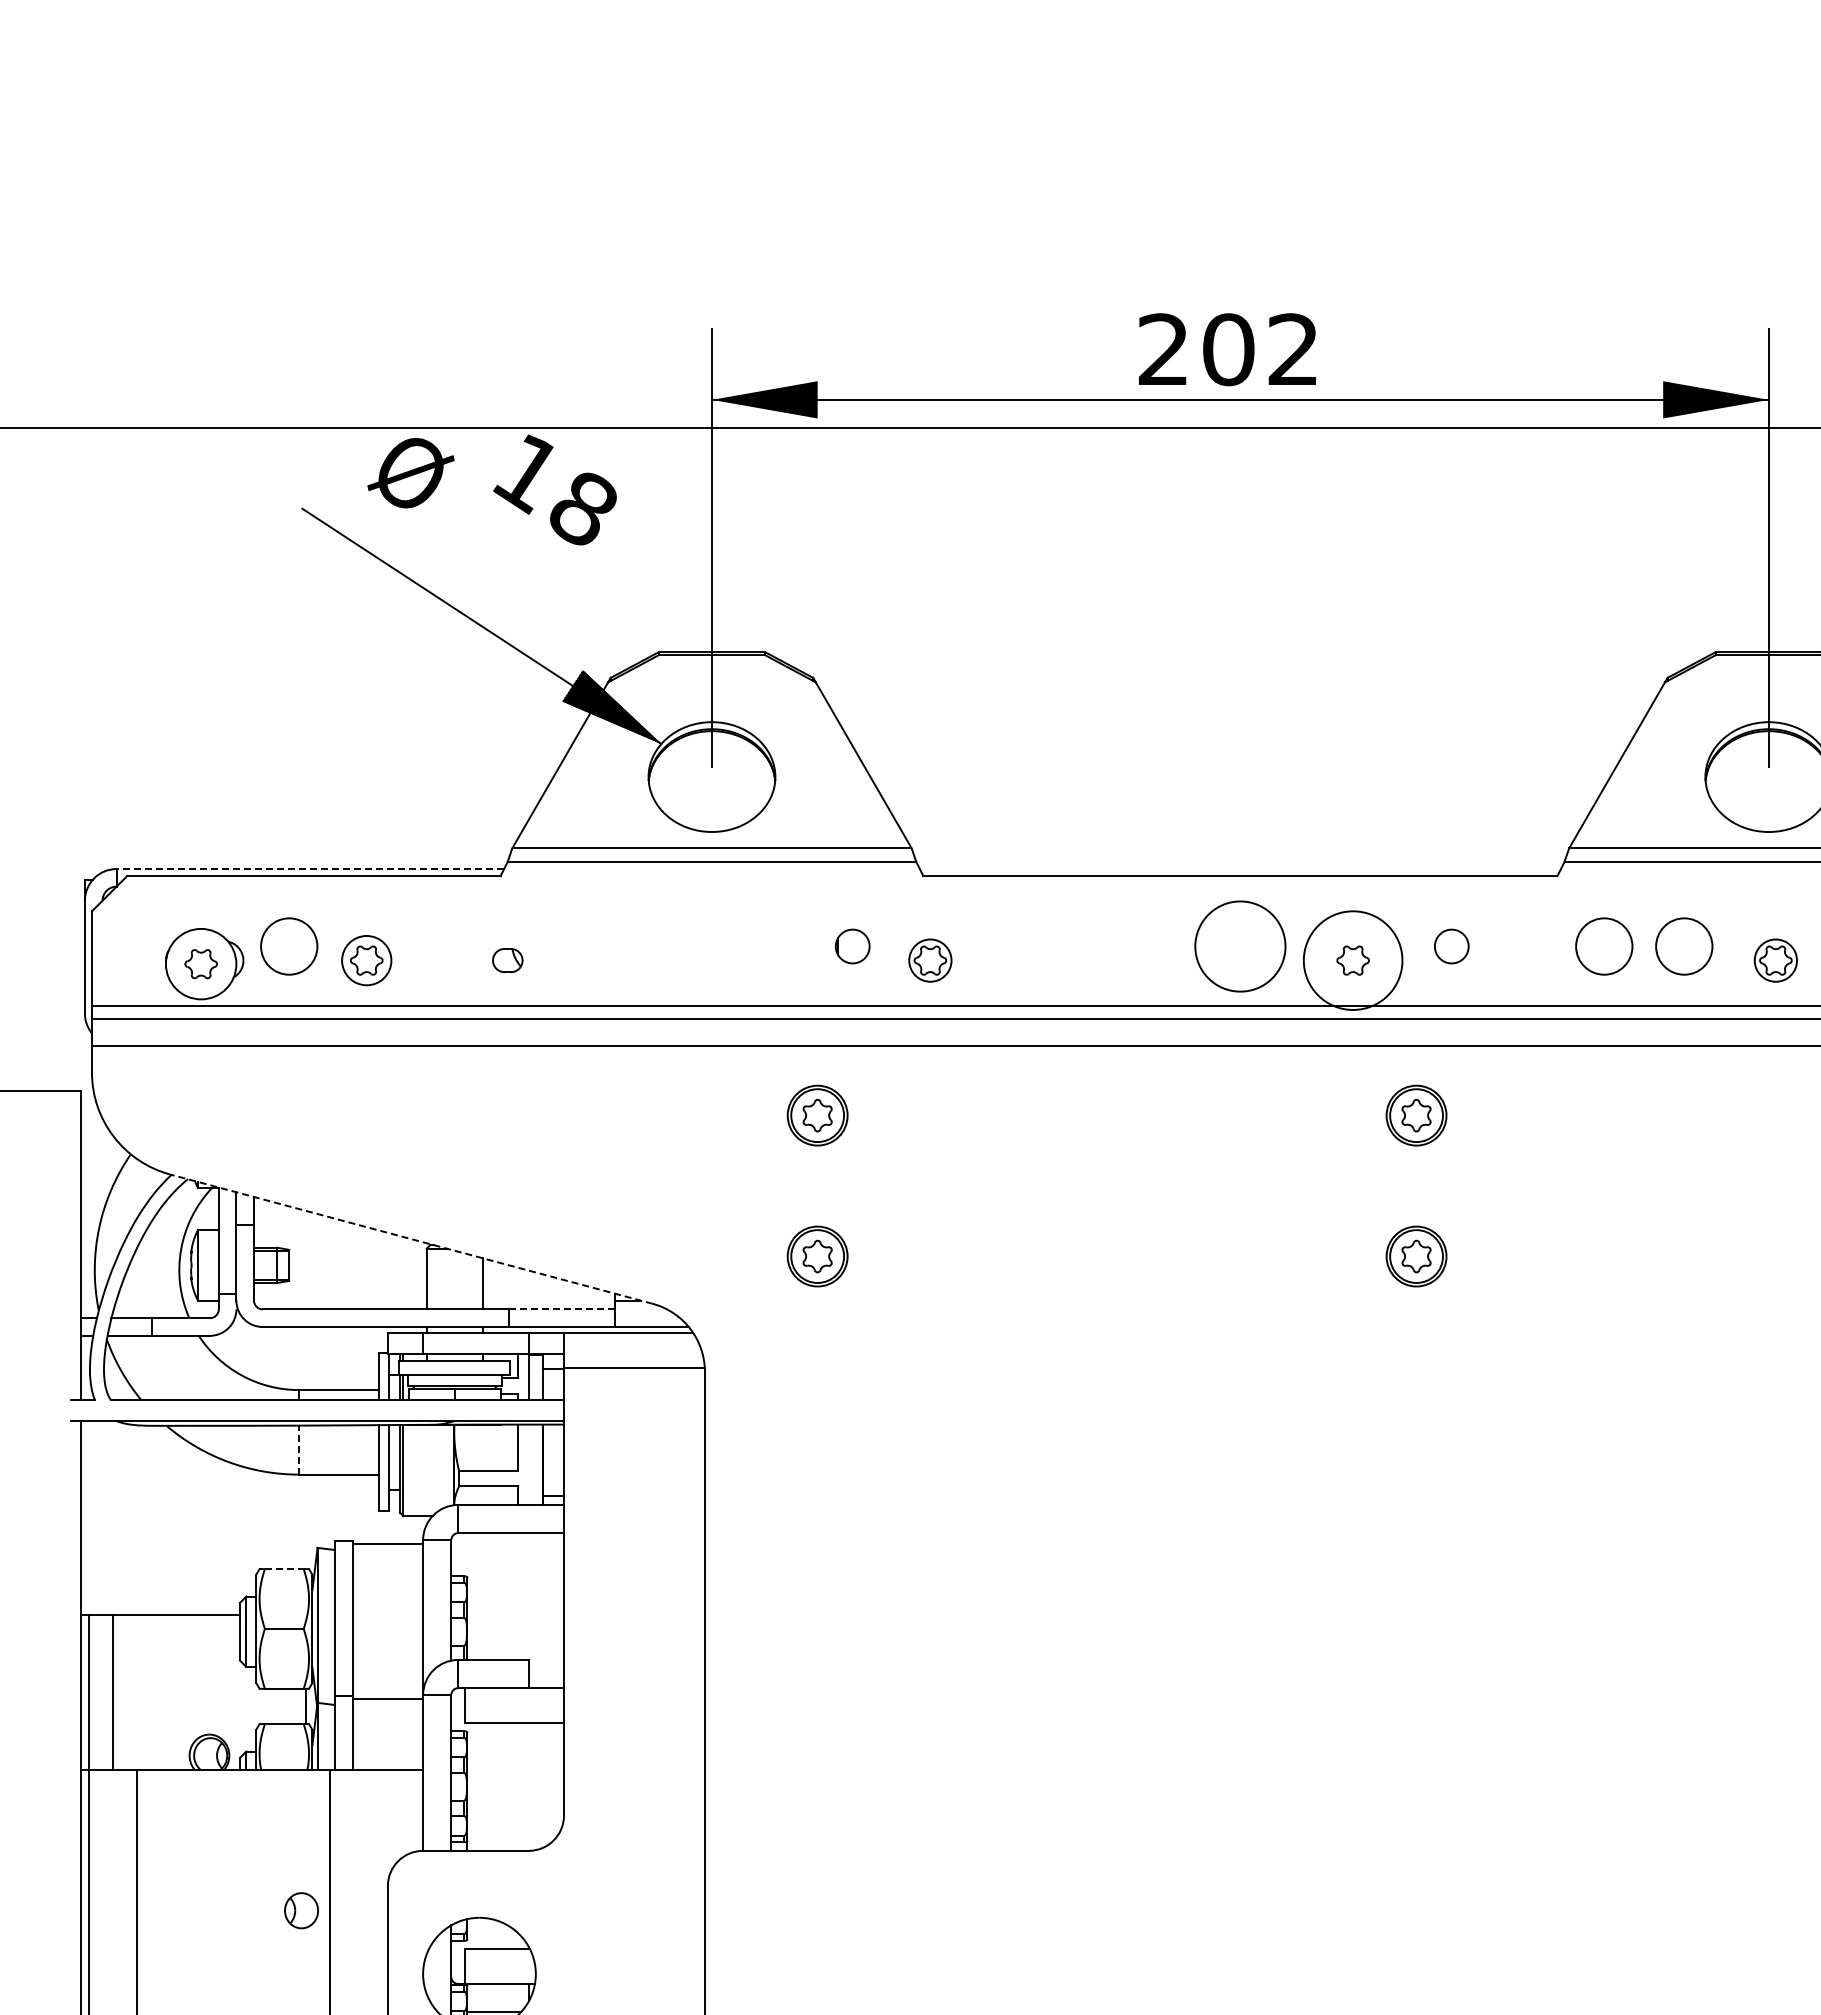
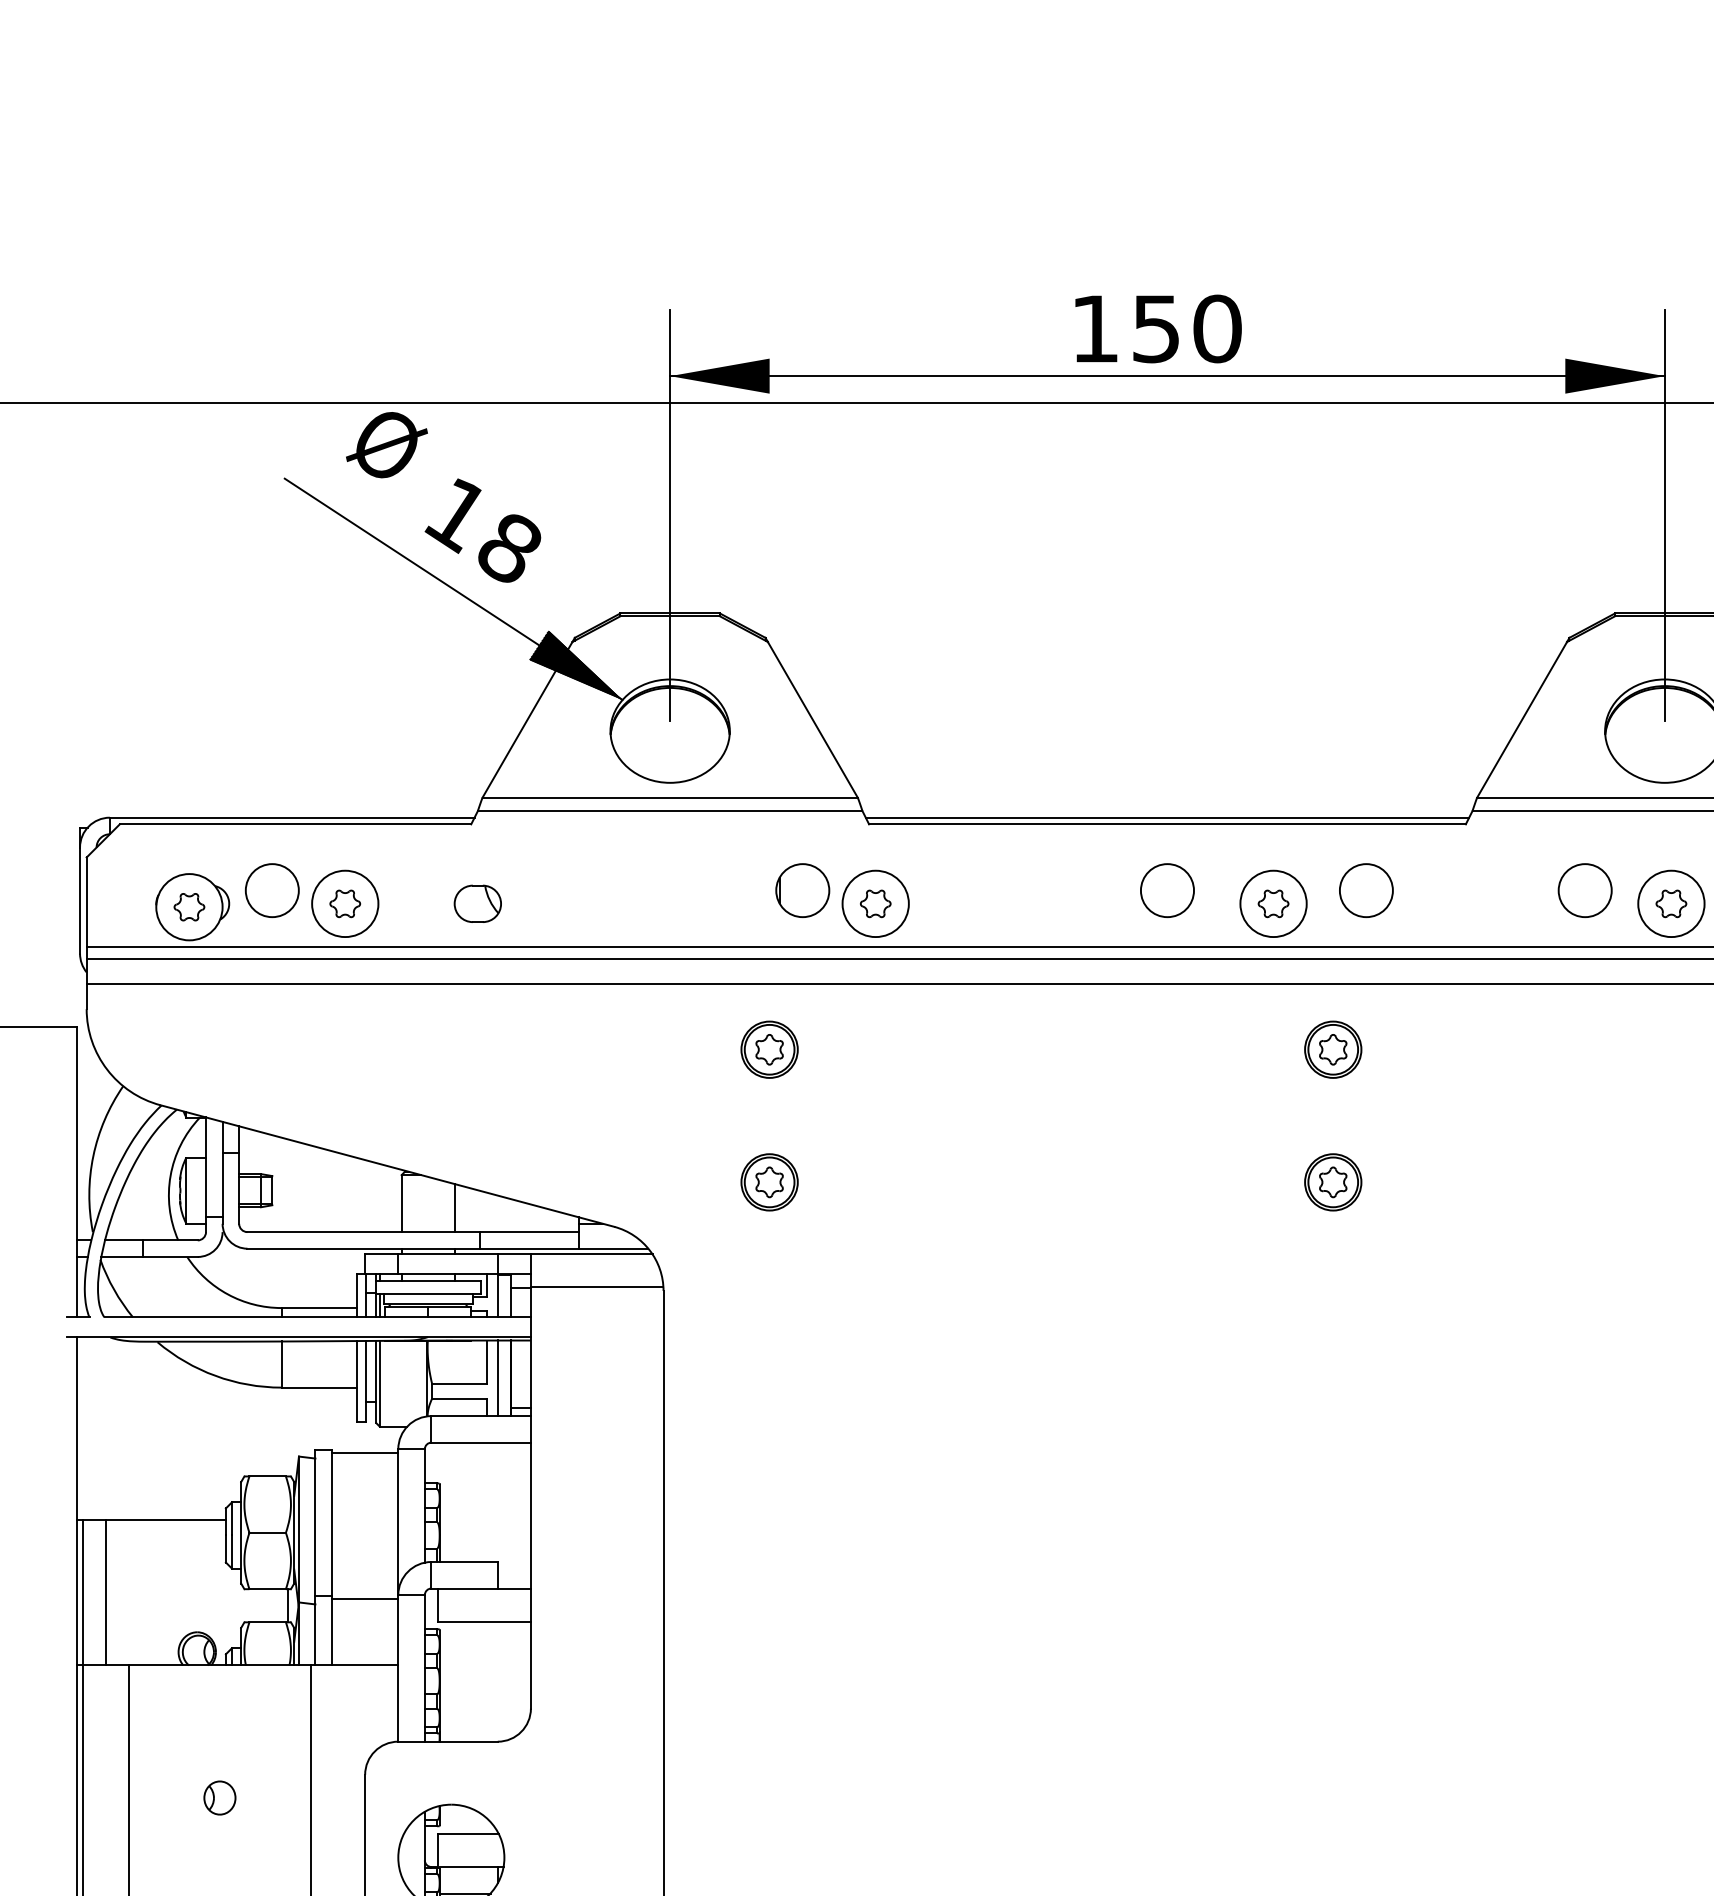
text: (1229, 349) -> (1157, 328), 202 -> 150
text: (554, 489) -> (482, 530), moved
line: (310, 869) -> (292, 818), dashed -> solid
line: (1239, 869) -> (1166, 818), added
part: (852, 946) -> (802, 890), size x1.67
circle: (1240, 946) -> (1167, 890), size x0.62
circle: (1451, 946) -> (1366, 890), size x1.67
circle: (1604, 946) -> (1510, 890), removed
circle: (366, 960) -> (345, 903), size x1.43
part: (507, 960) -> (477, 903), size x1.67
circle: (930, 960) -> (875, 903), size x1.67
circle: (1352, 960) -> (1272, 903), size x0.71
circle: (1775, 960) -> (1671, 903), size x1.67
line: (411, 1239) -> (387, 1166), dashed -> solid
line: (562, 1309) -> (529, 1232), dashed -> solid
line: (299, 1450) -> (281, 1364), dashed -> solid
line: (528, 1464) -> (497, 1378), added
line: (284, 1569) -> (267, 1476), dashed -> solid
part: (301, 1910) -> (219, 1797), moved

